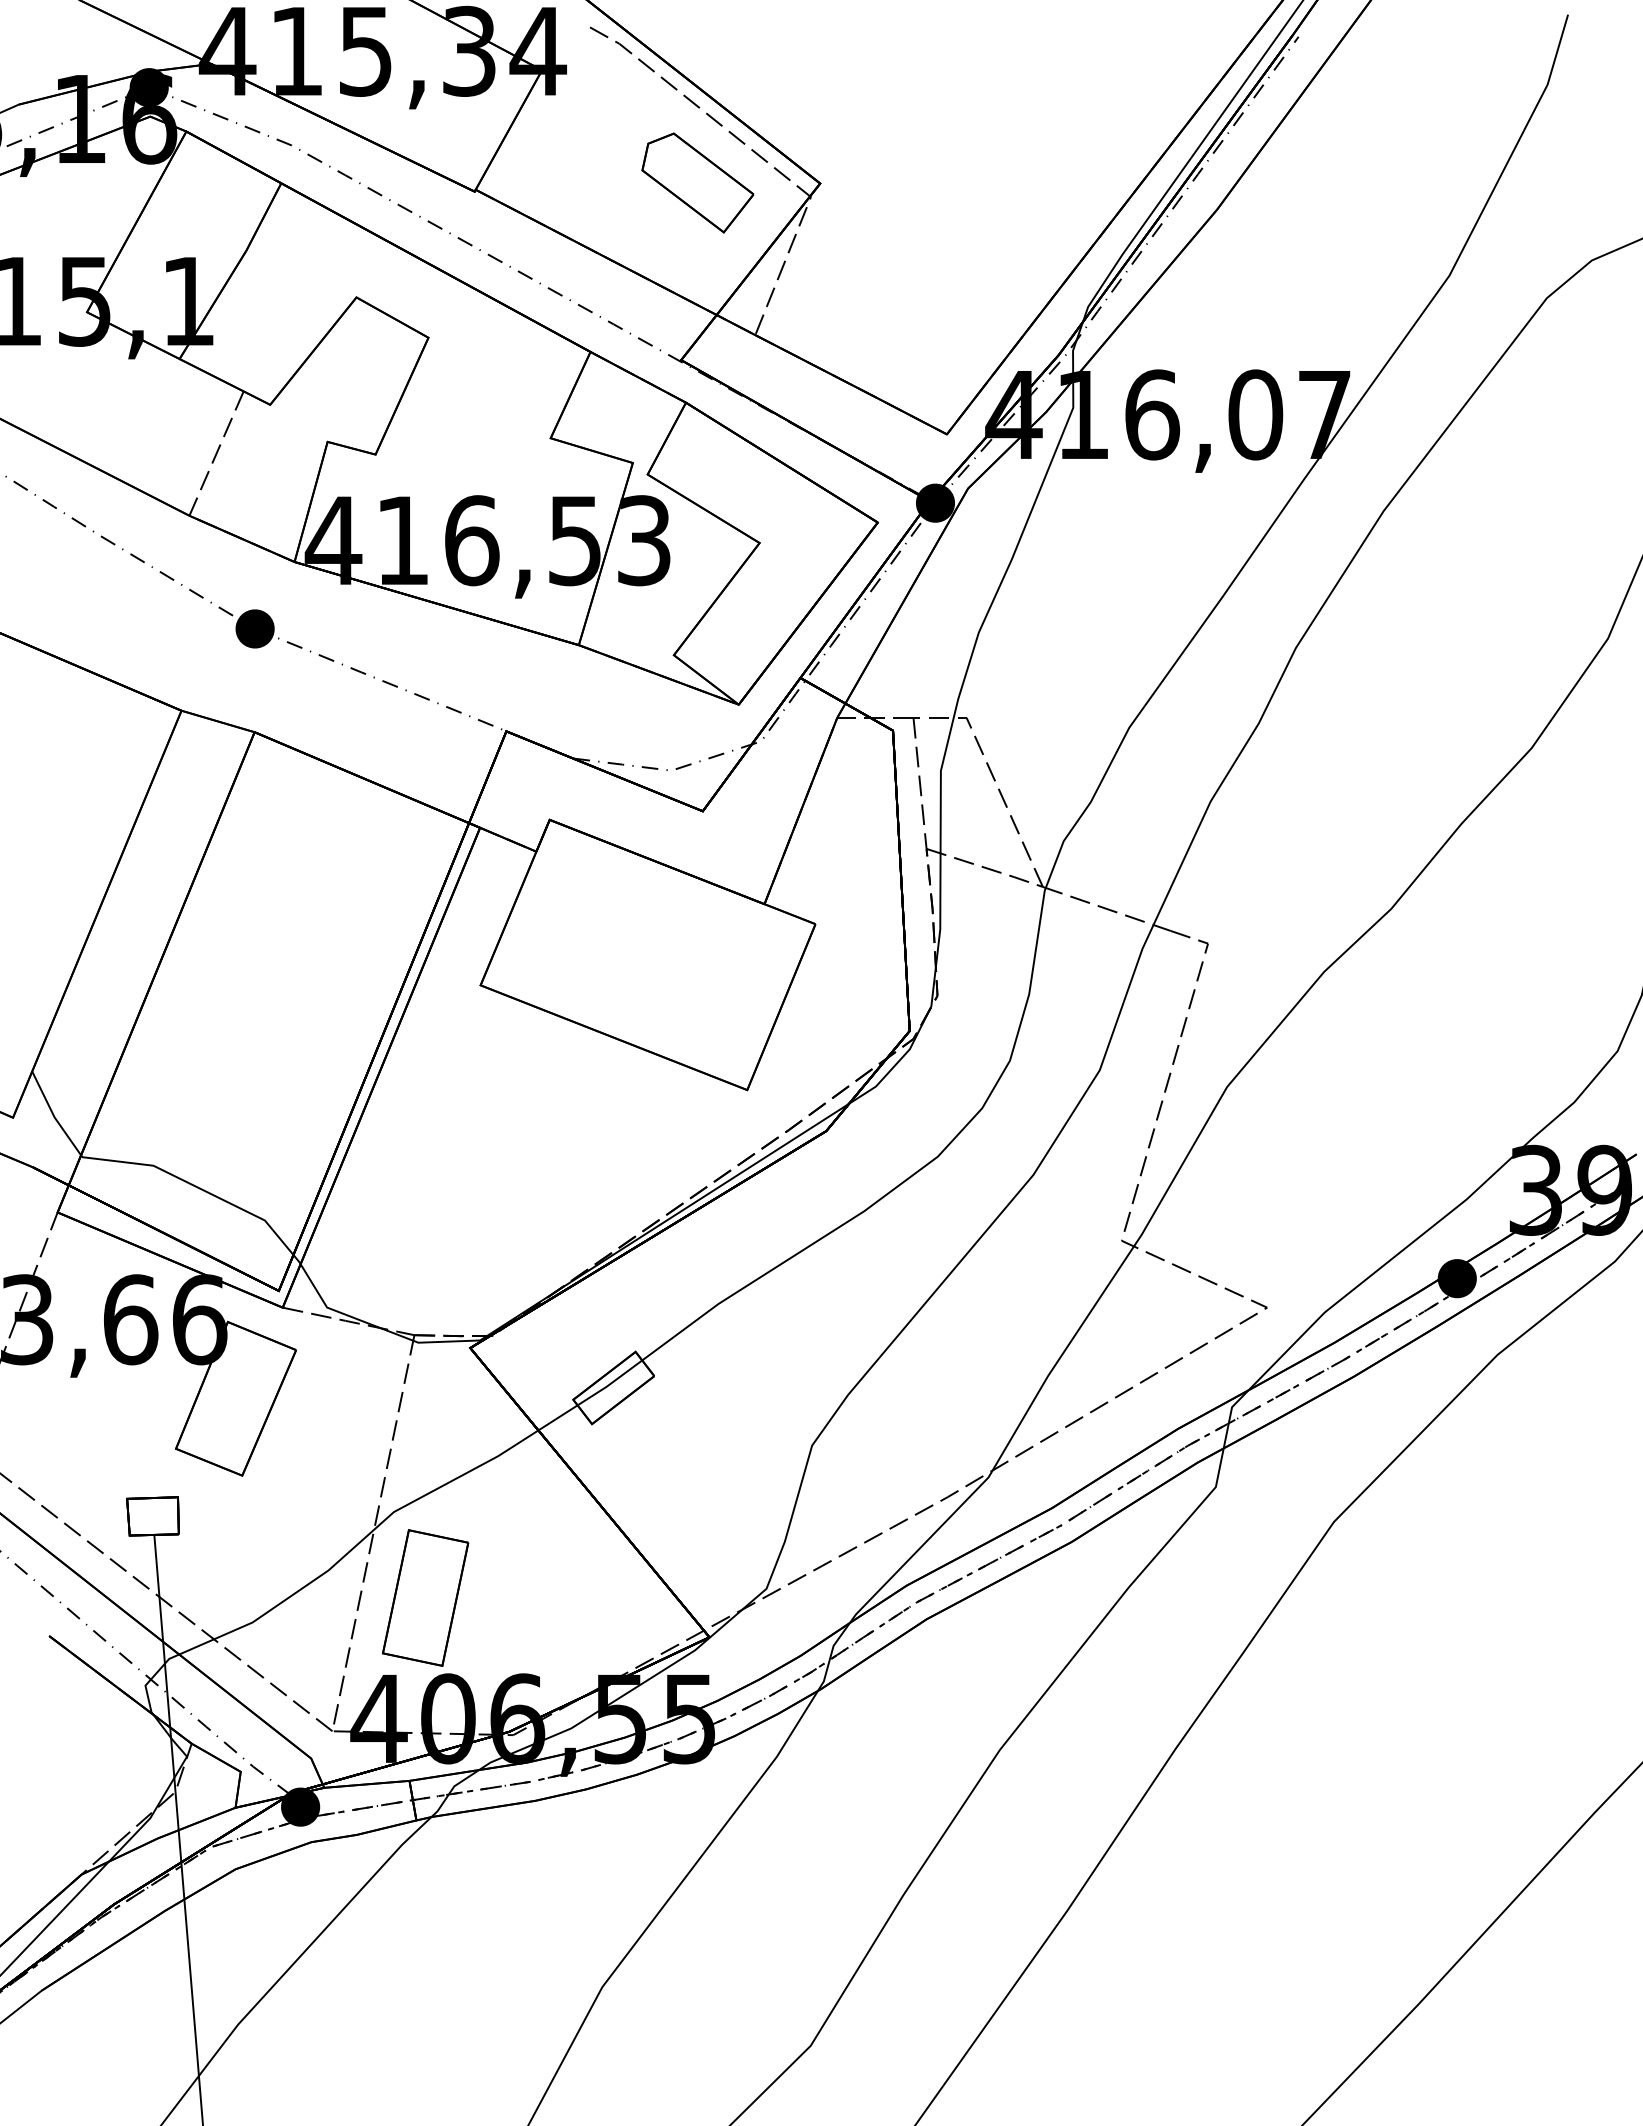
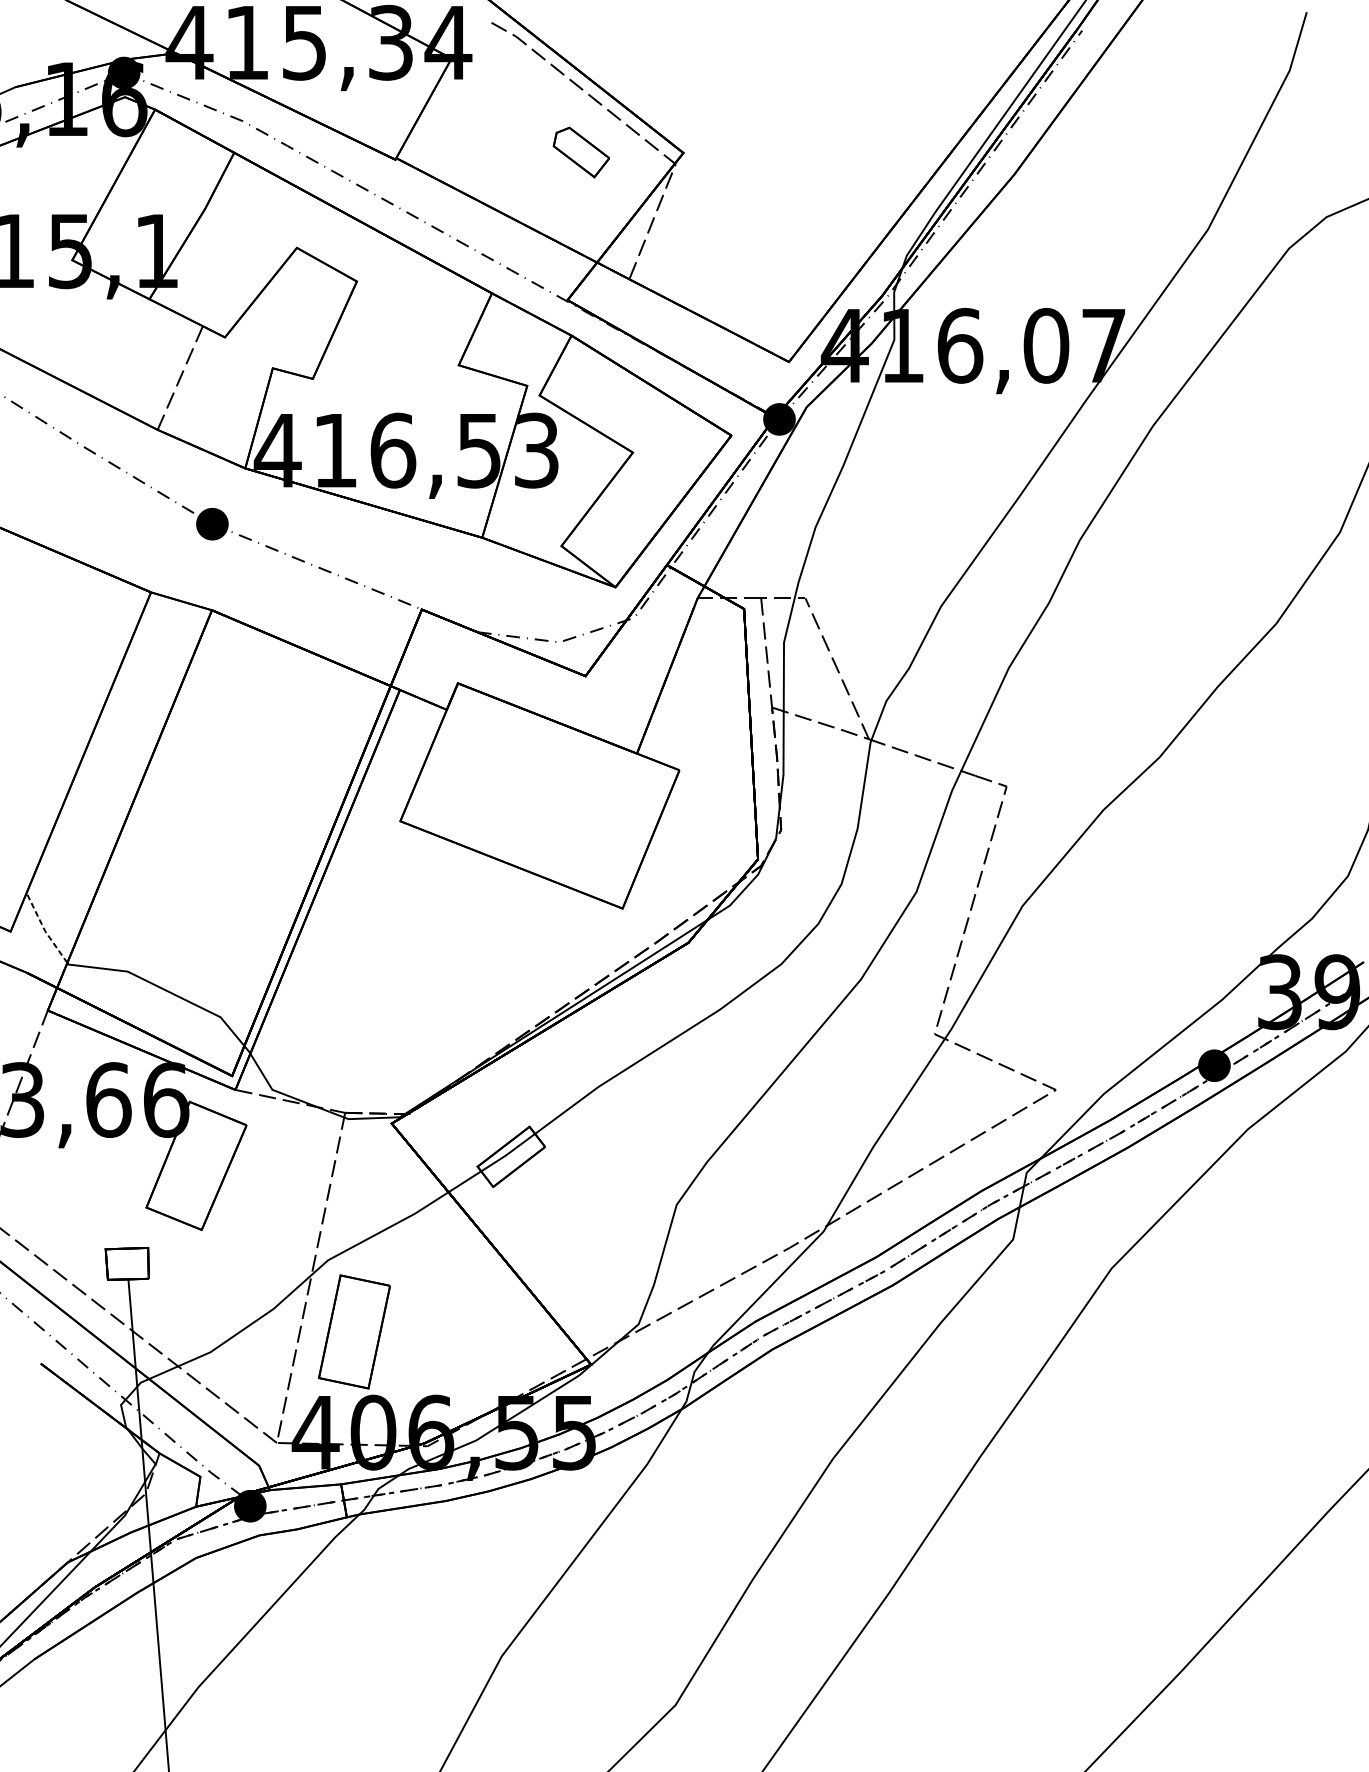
part: (697, 182) -> (581, 152), size x0.6
line: (53, 1115) -> (44, 929), solid -> dashed

